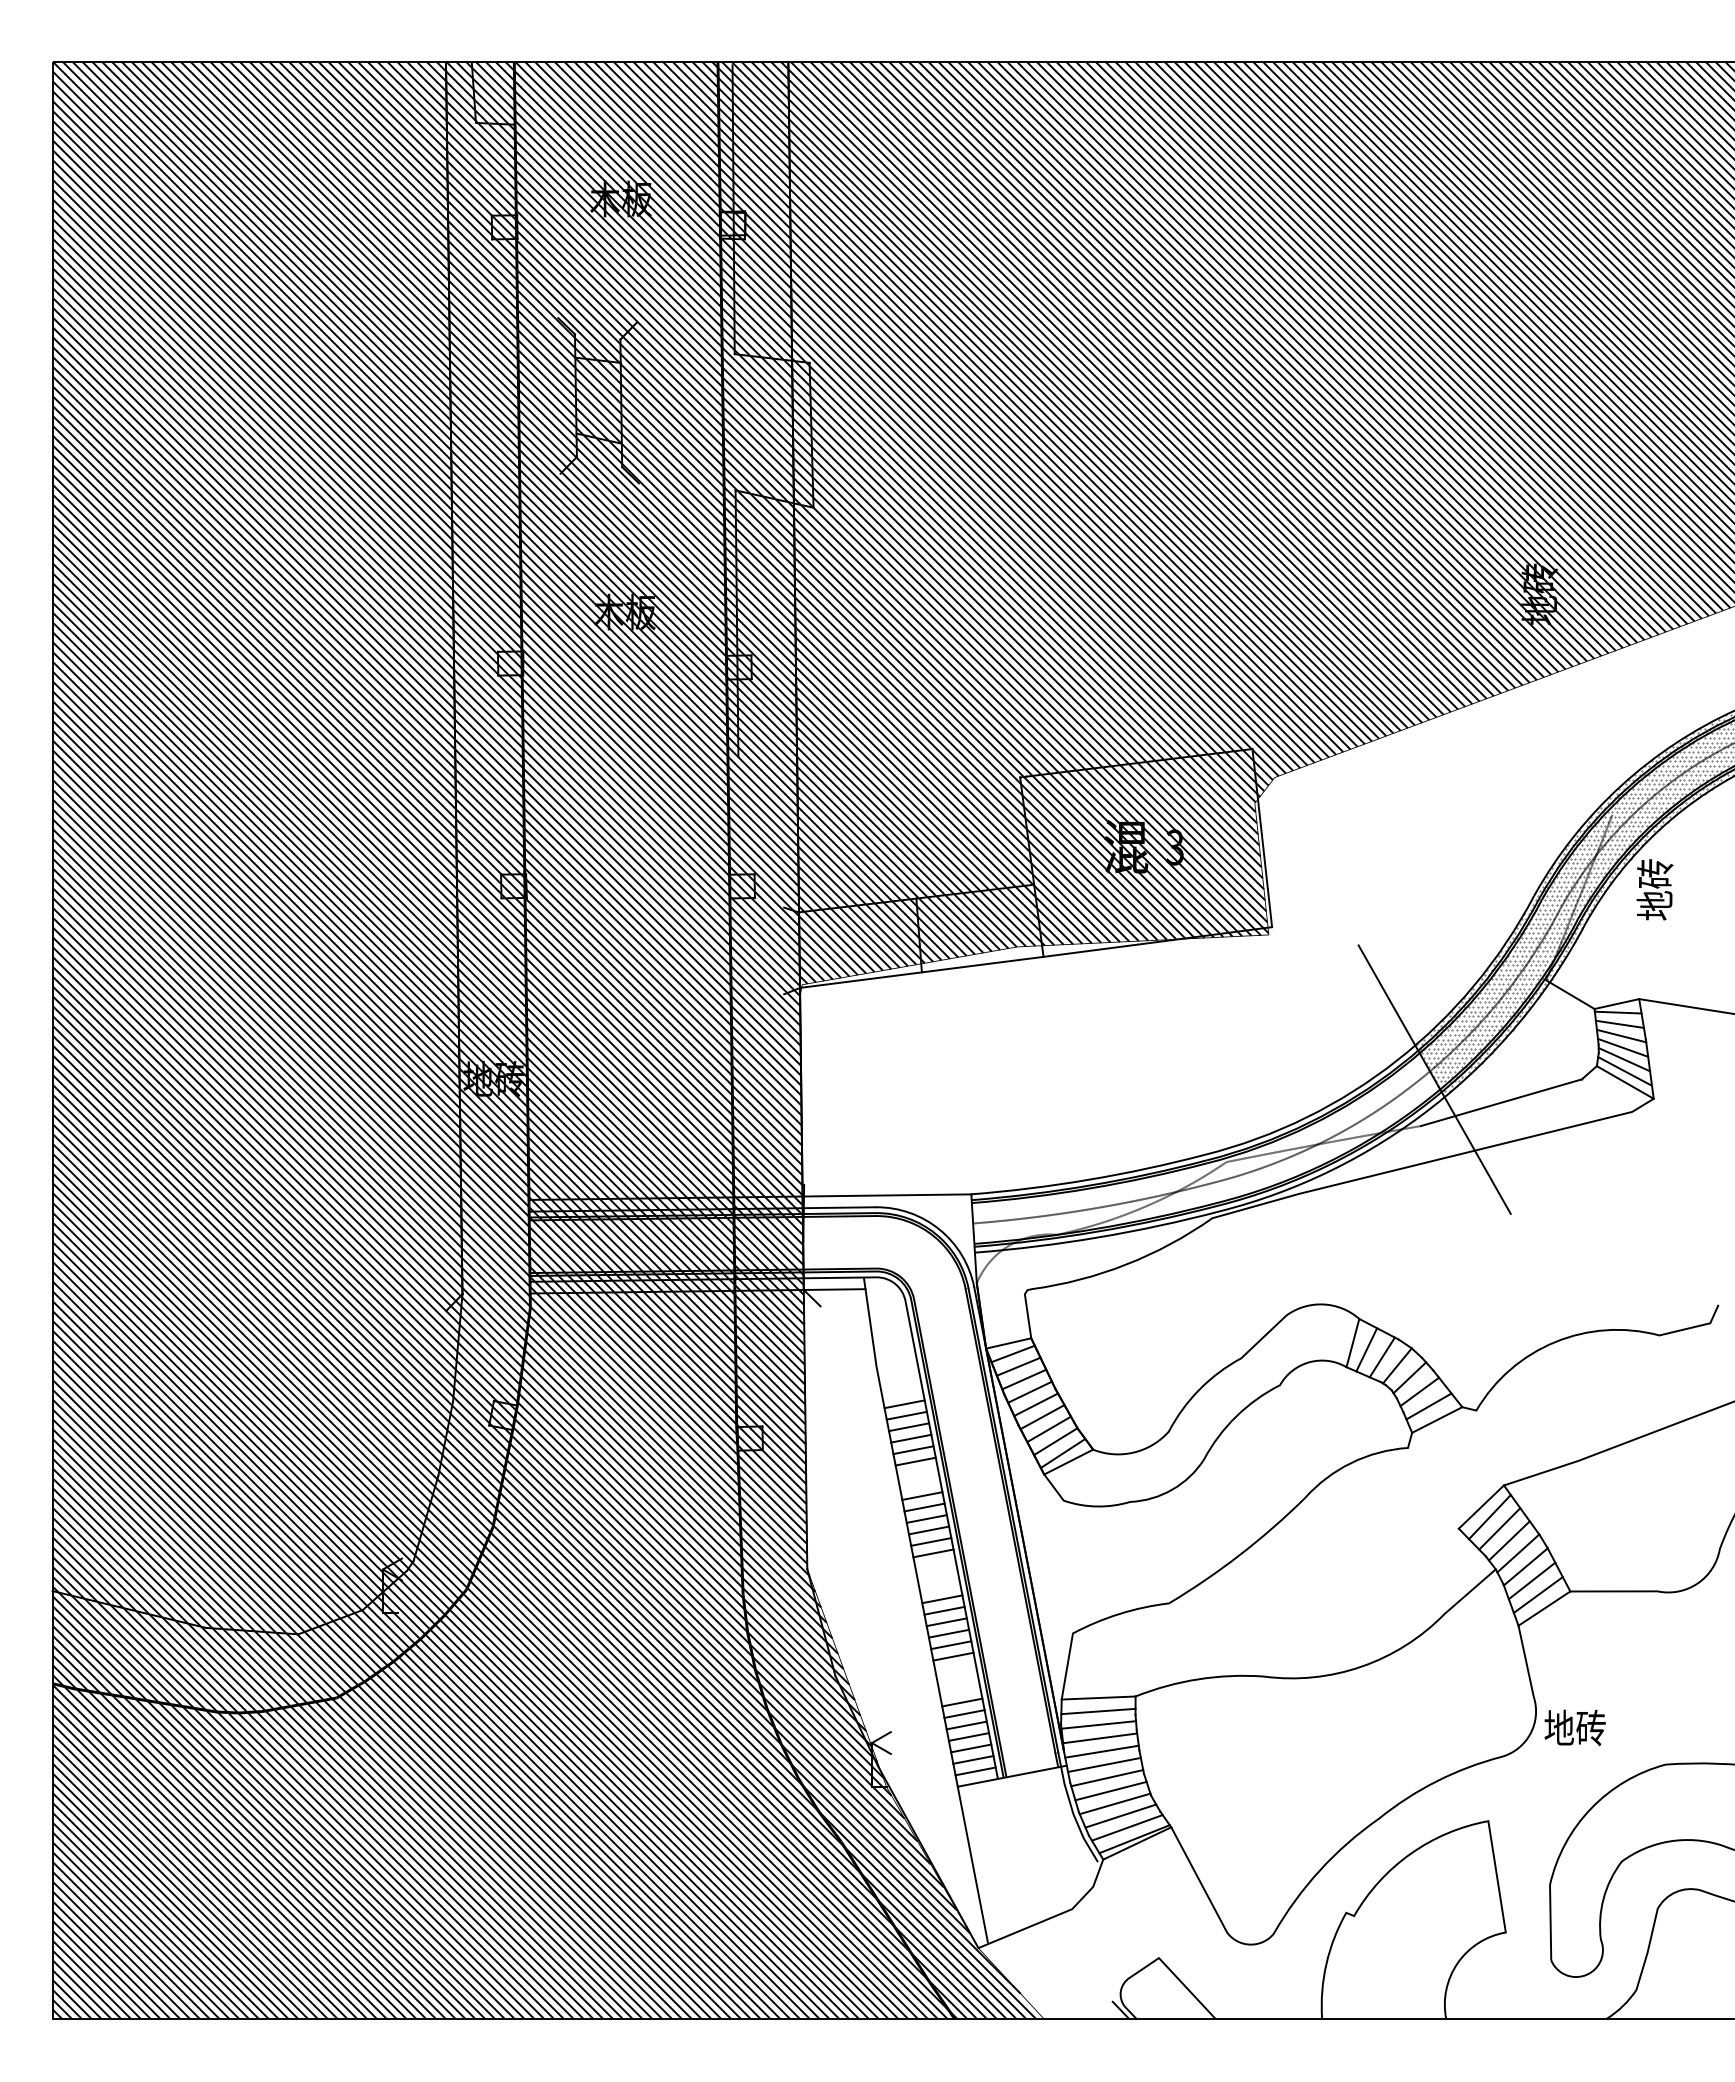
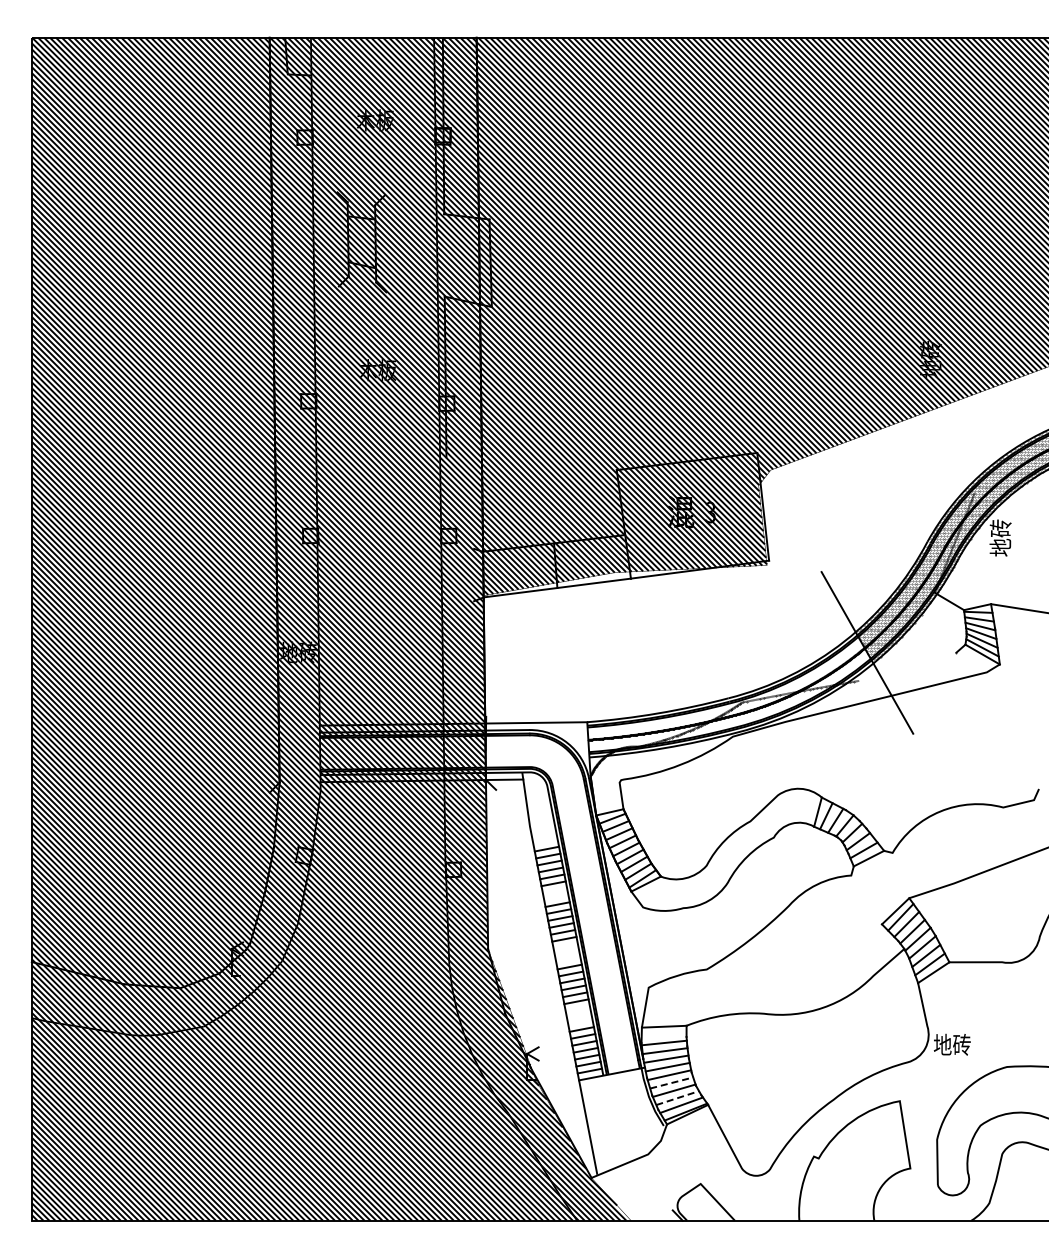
line: (1500, 1102) -> (907, 666), removed
line: (1097, 1710) -> (663, 1034), removed
line: (1112, 1790) -> (672, 1082), solid -> dashed
line: (1122, 1815) -> (678, 1097), solid -> dashed

